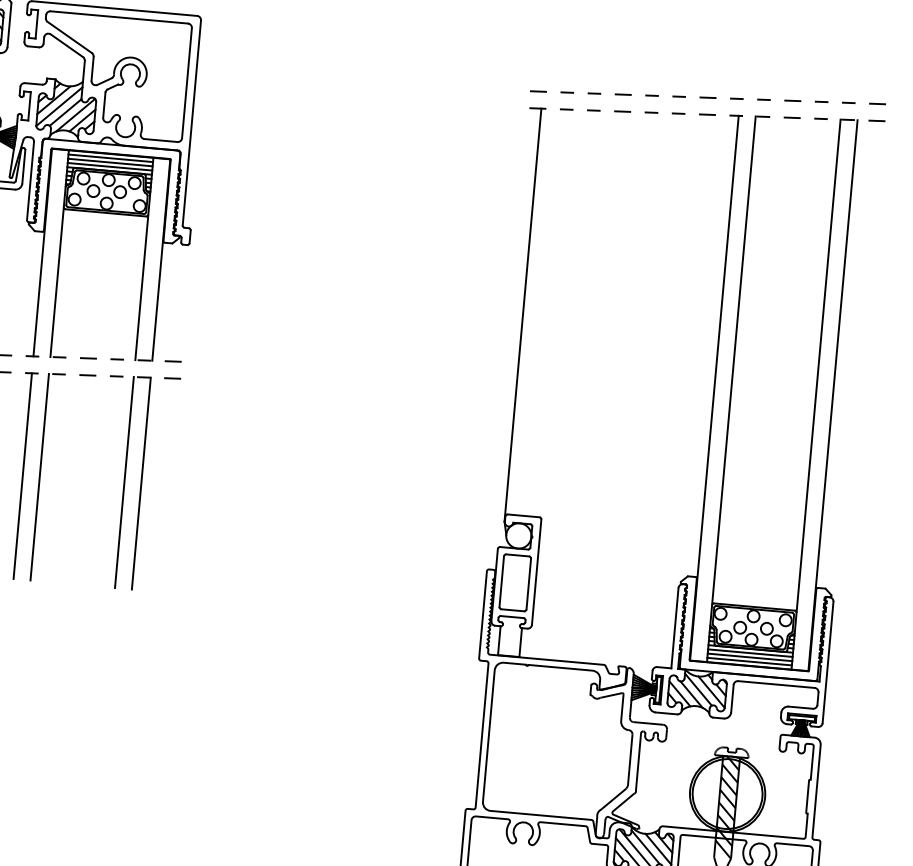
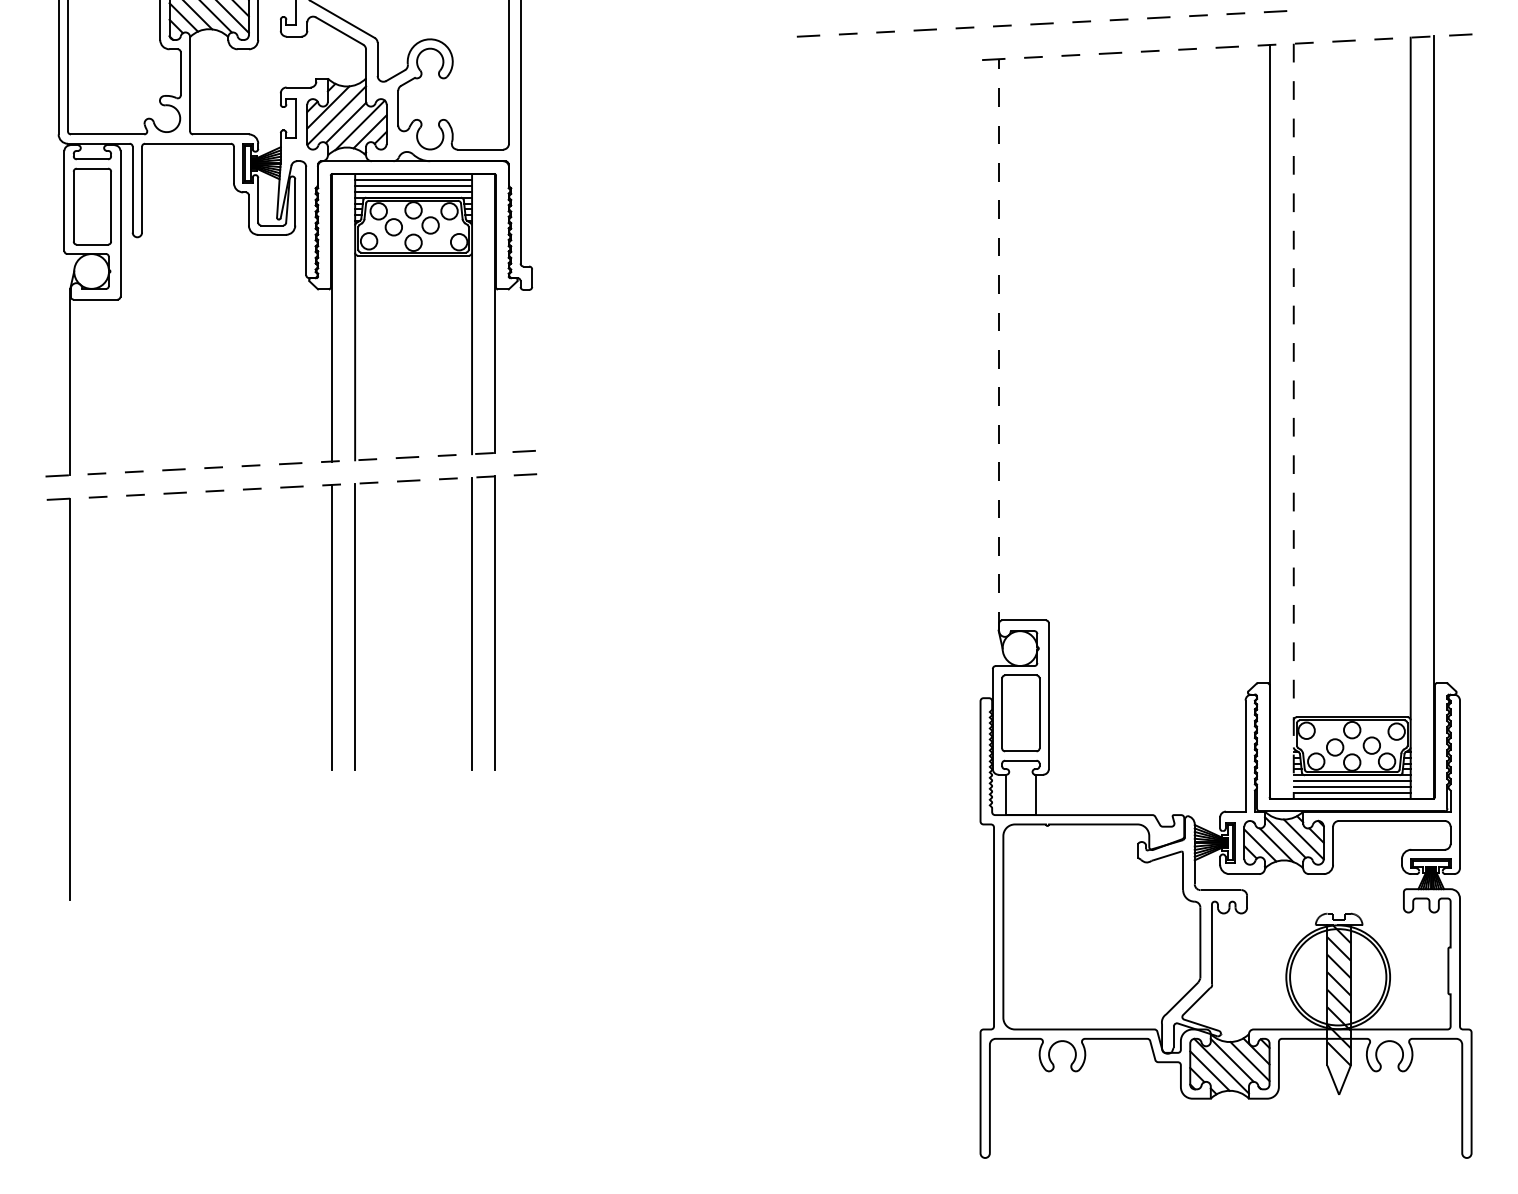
line: (707, 97) -> (1041, 23), moved
line: (522, 314) -> (998, 344), solid -> dashed
line: (731, 389) -> (1293, 421), solid -> dashed

